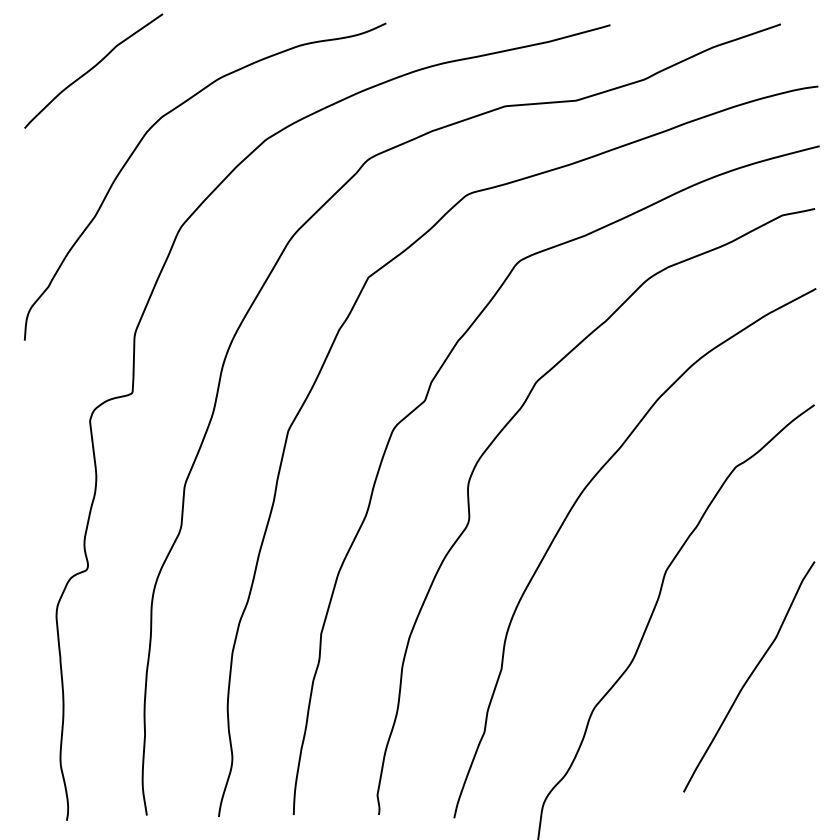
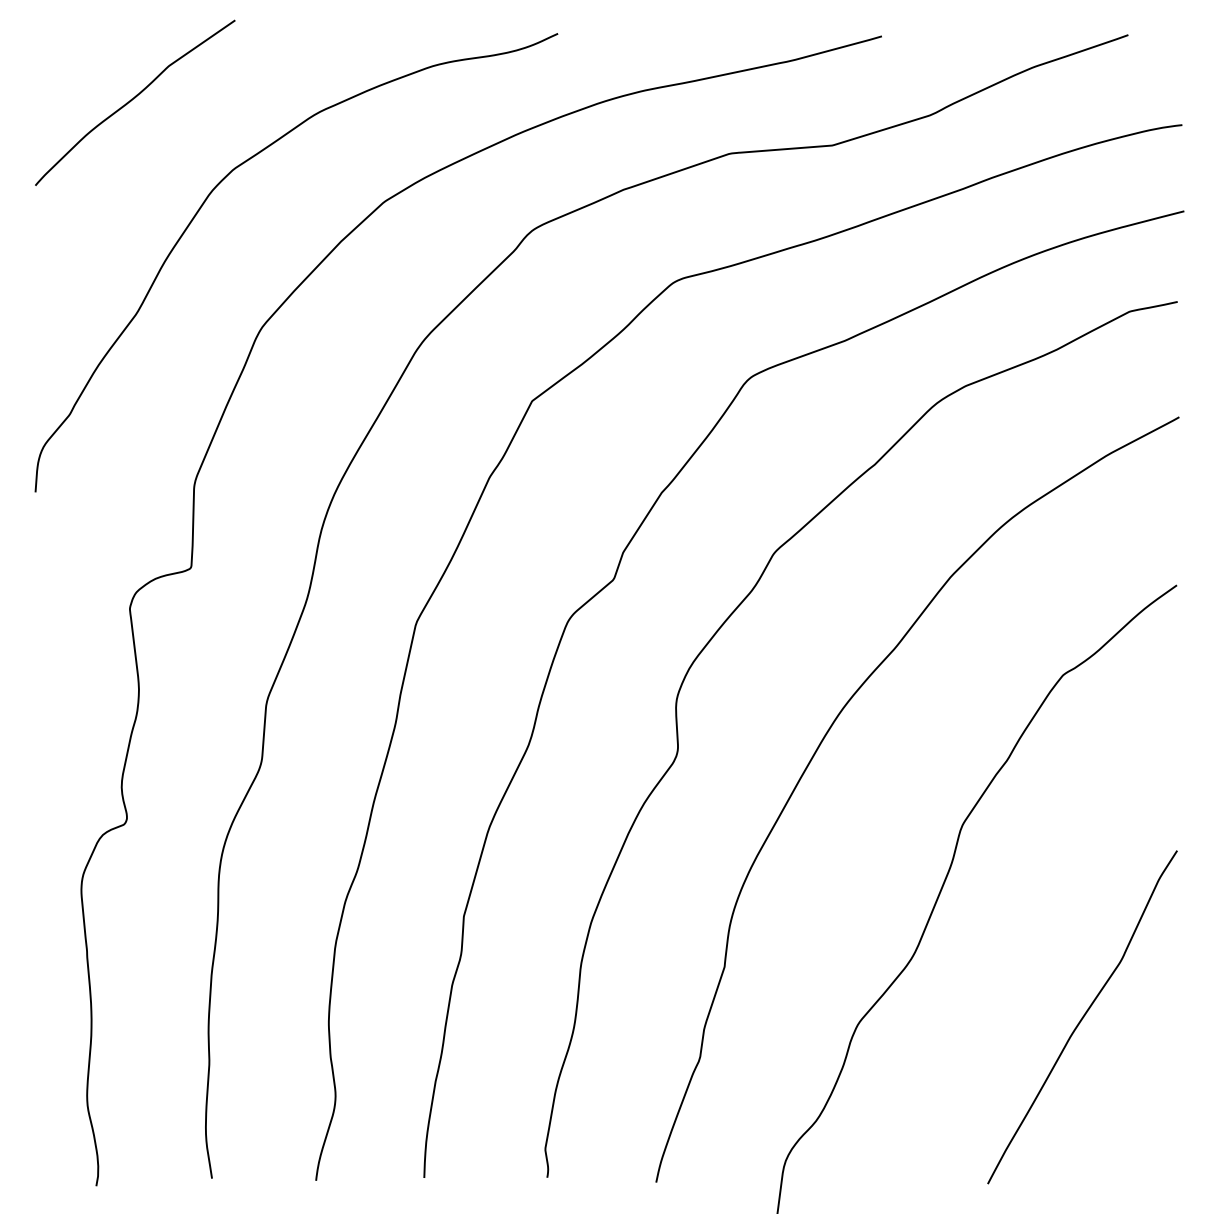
curve: (749, 676) -> (1082, 1016), moved

